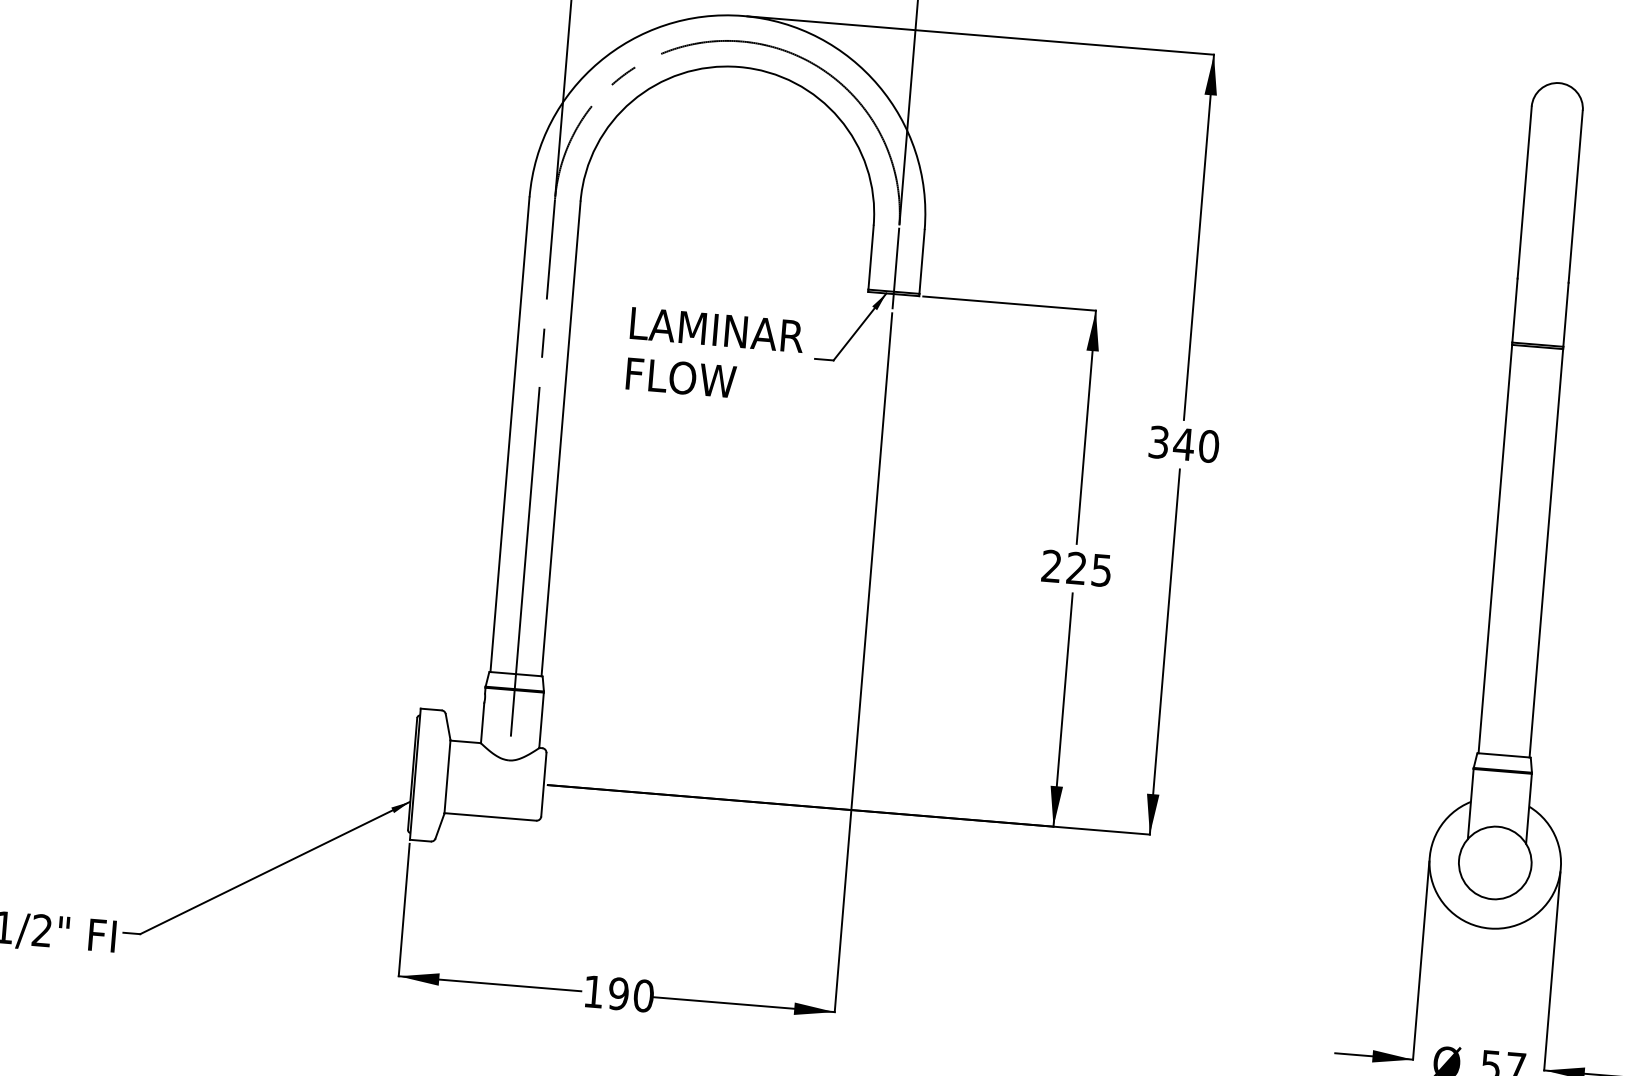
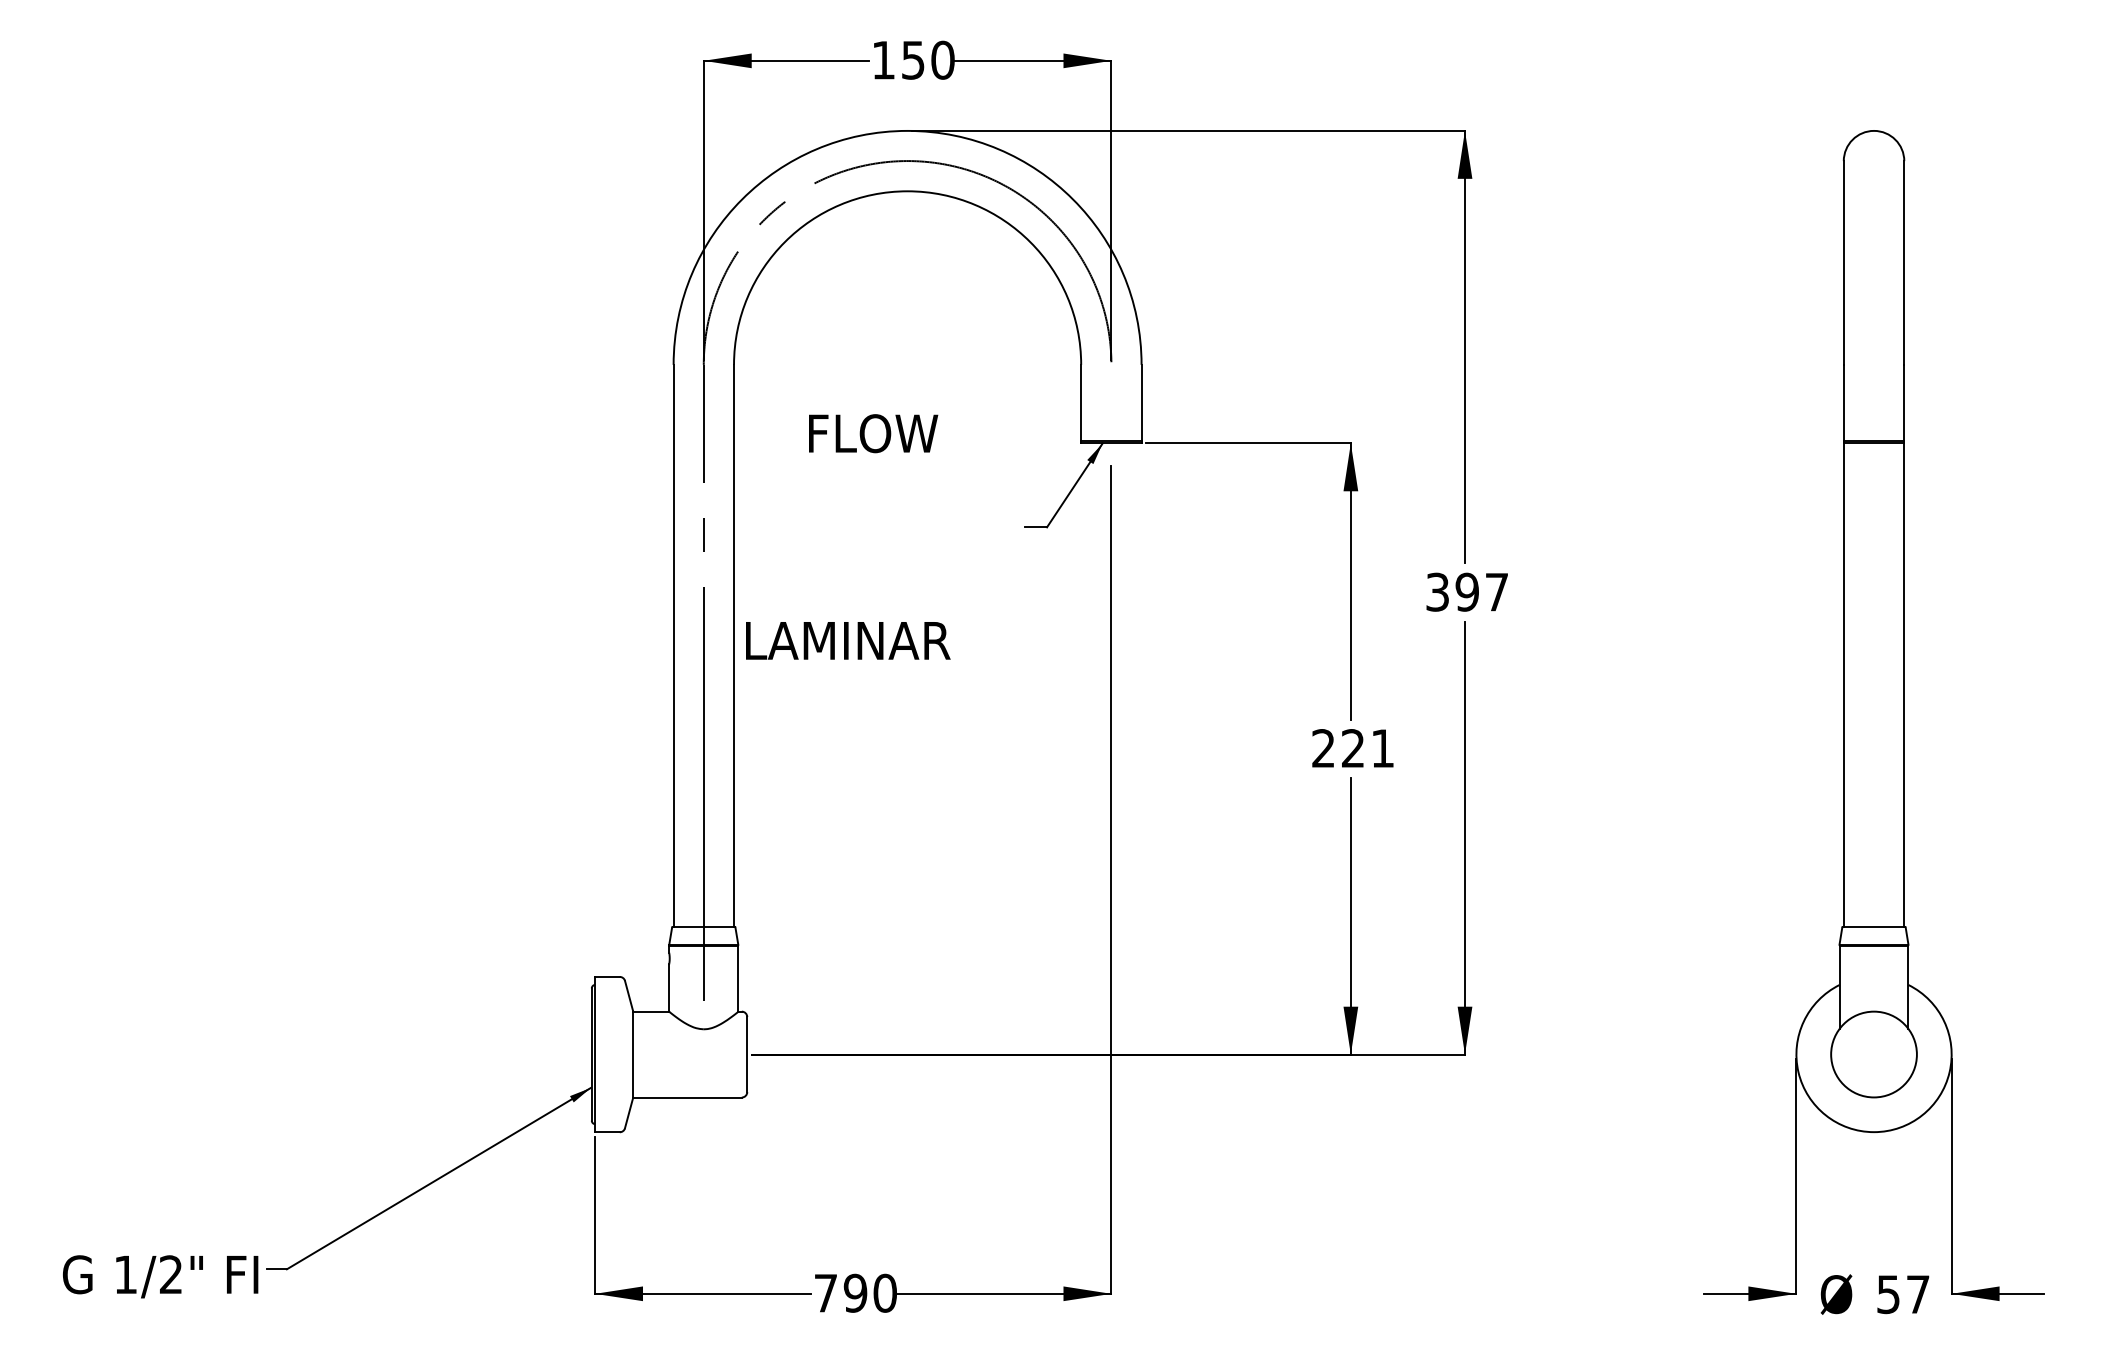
line: (895, 267) -> (1111, 412), removed
text: (717, 329) -> (848, 640), moved
text: (681, 377) -> (873, 433), moved
text: (1195, 444) -> (1481, 591), 340 -> 397
text: (1101, 570) -> (1382, 748), 225 -> 221
text: (593, 991) -> (825, 1293), 190 -> 790

